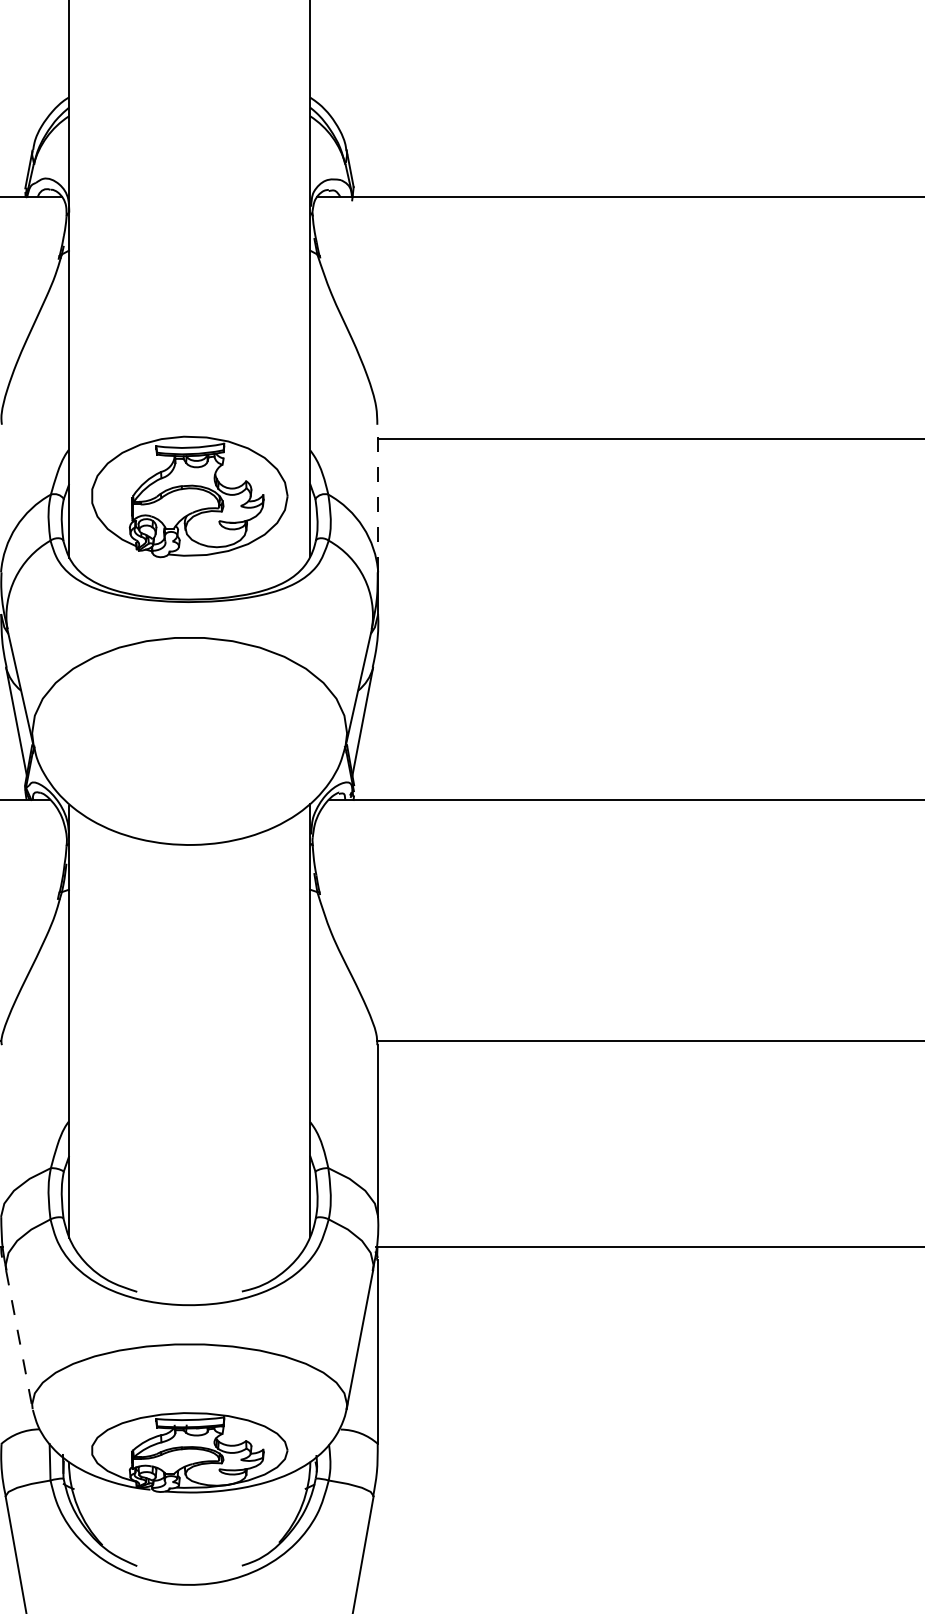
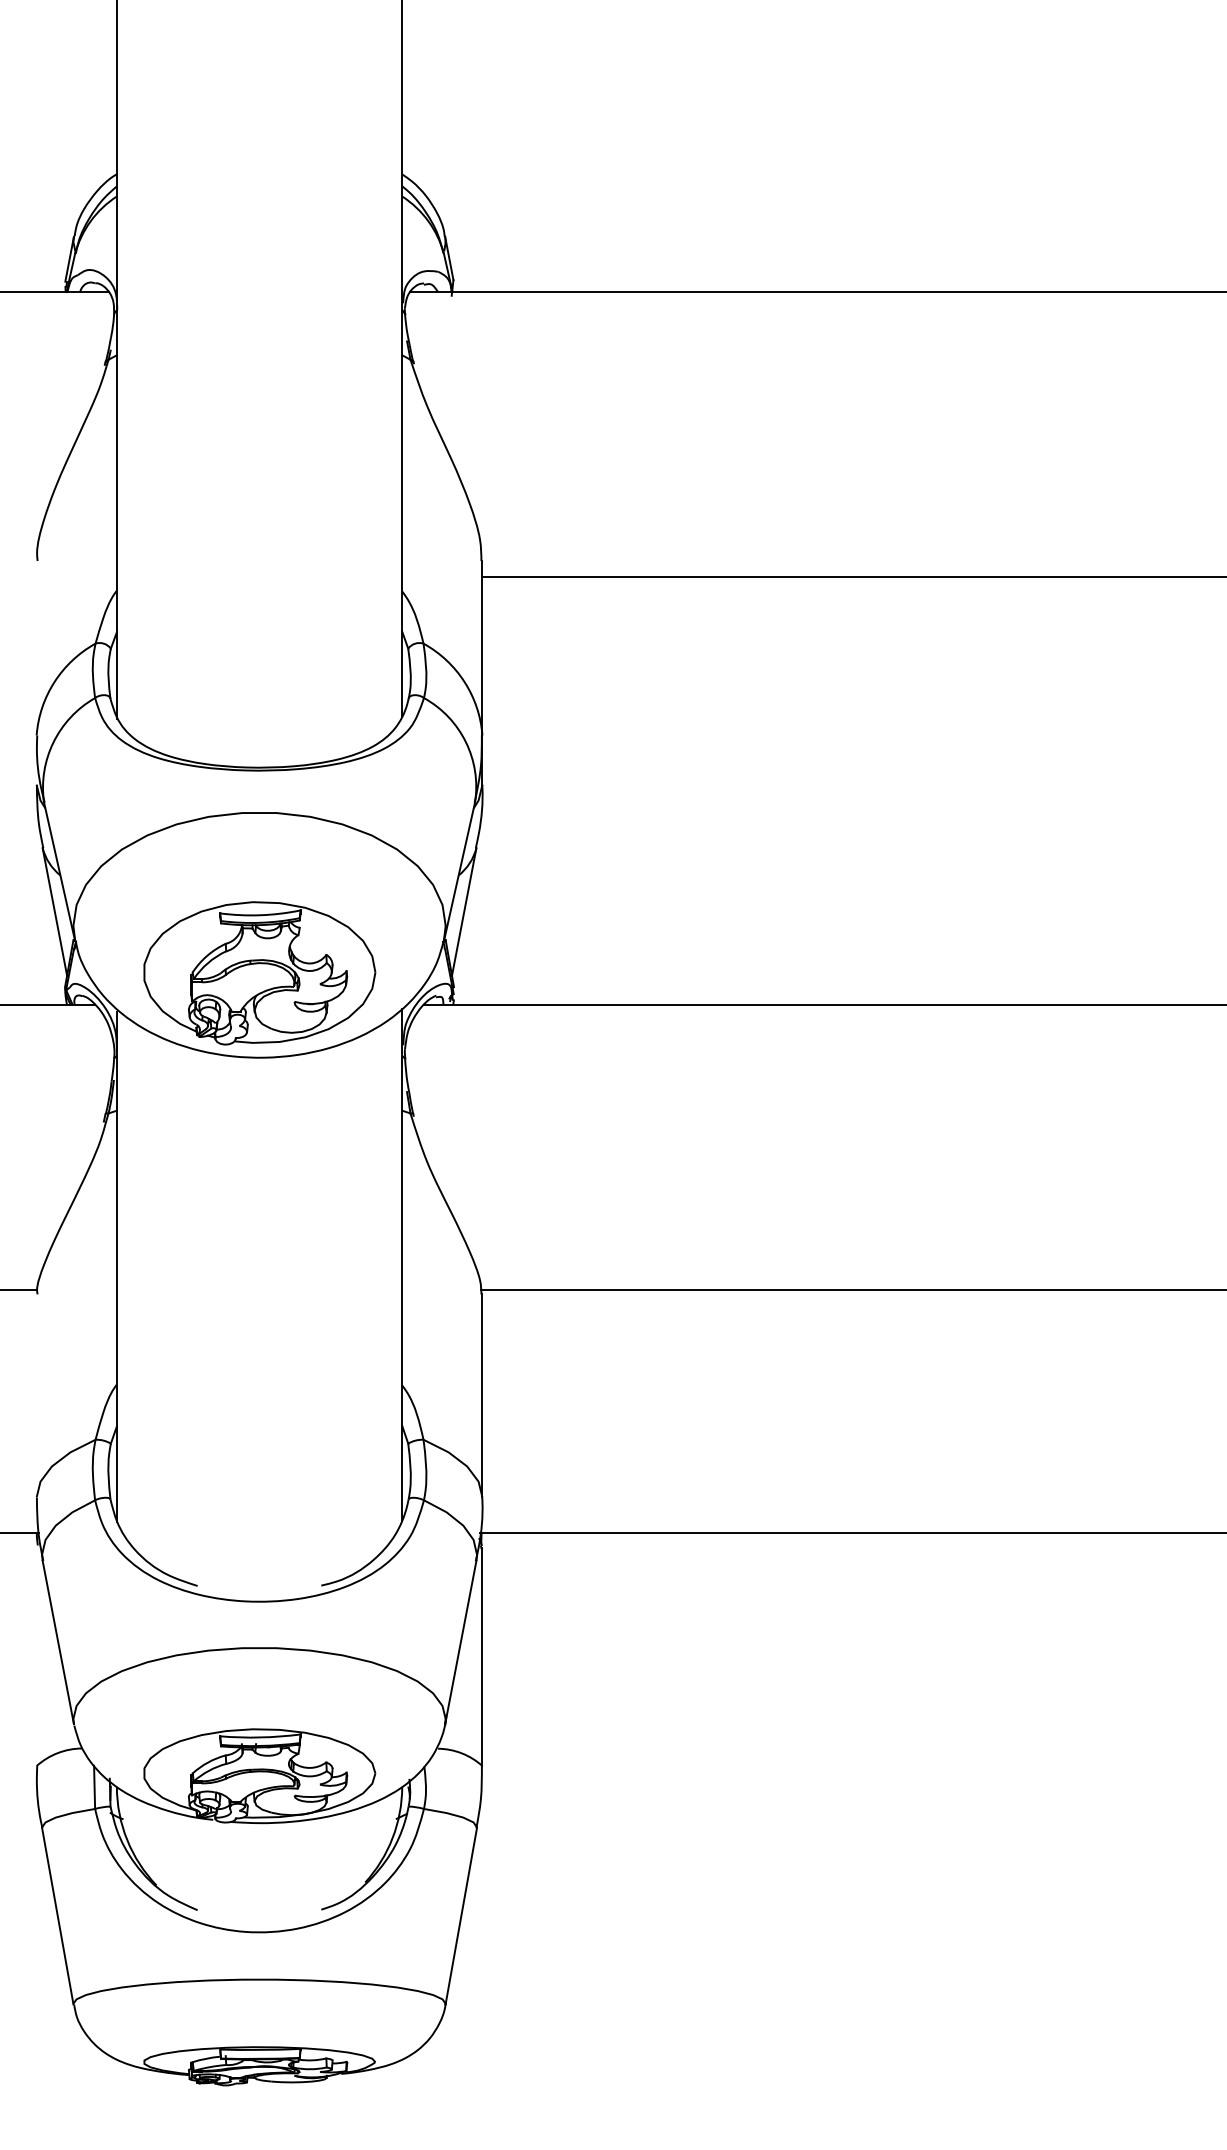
part: (189, 497) -> (259, 973), moved
line: (378, 497) -> (482, 647), dashed -> solid
line: (19, 1339) -> (58, 1642), dashed -> solid

